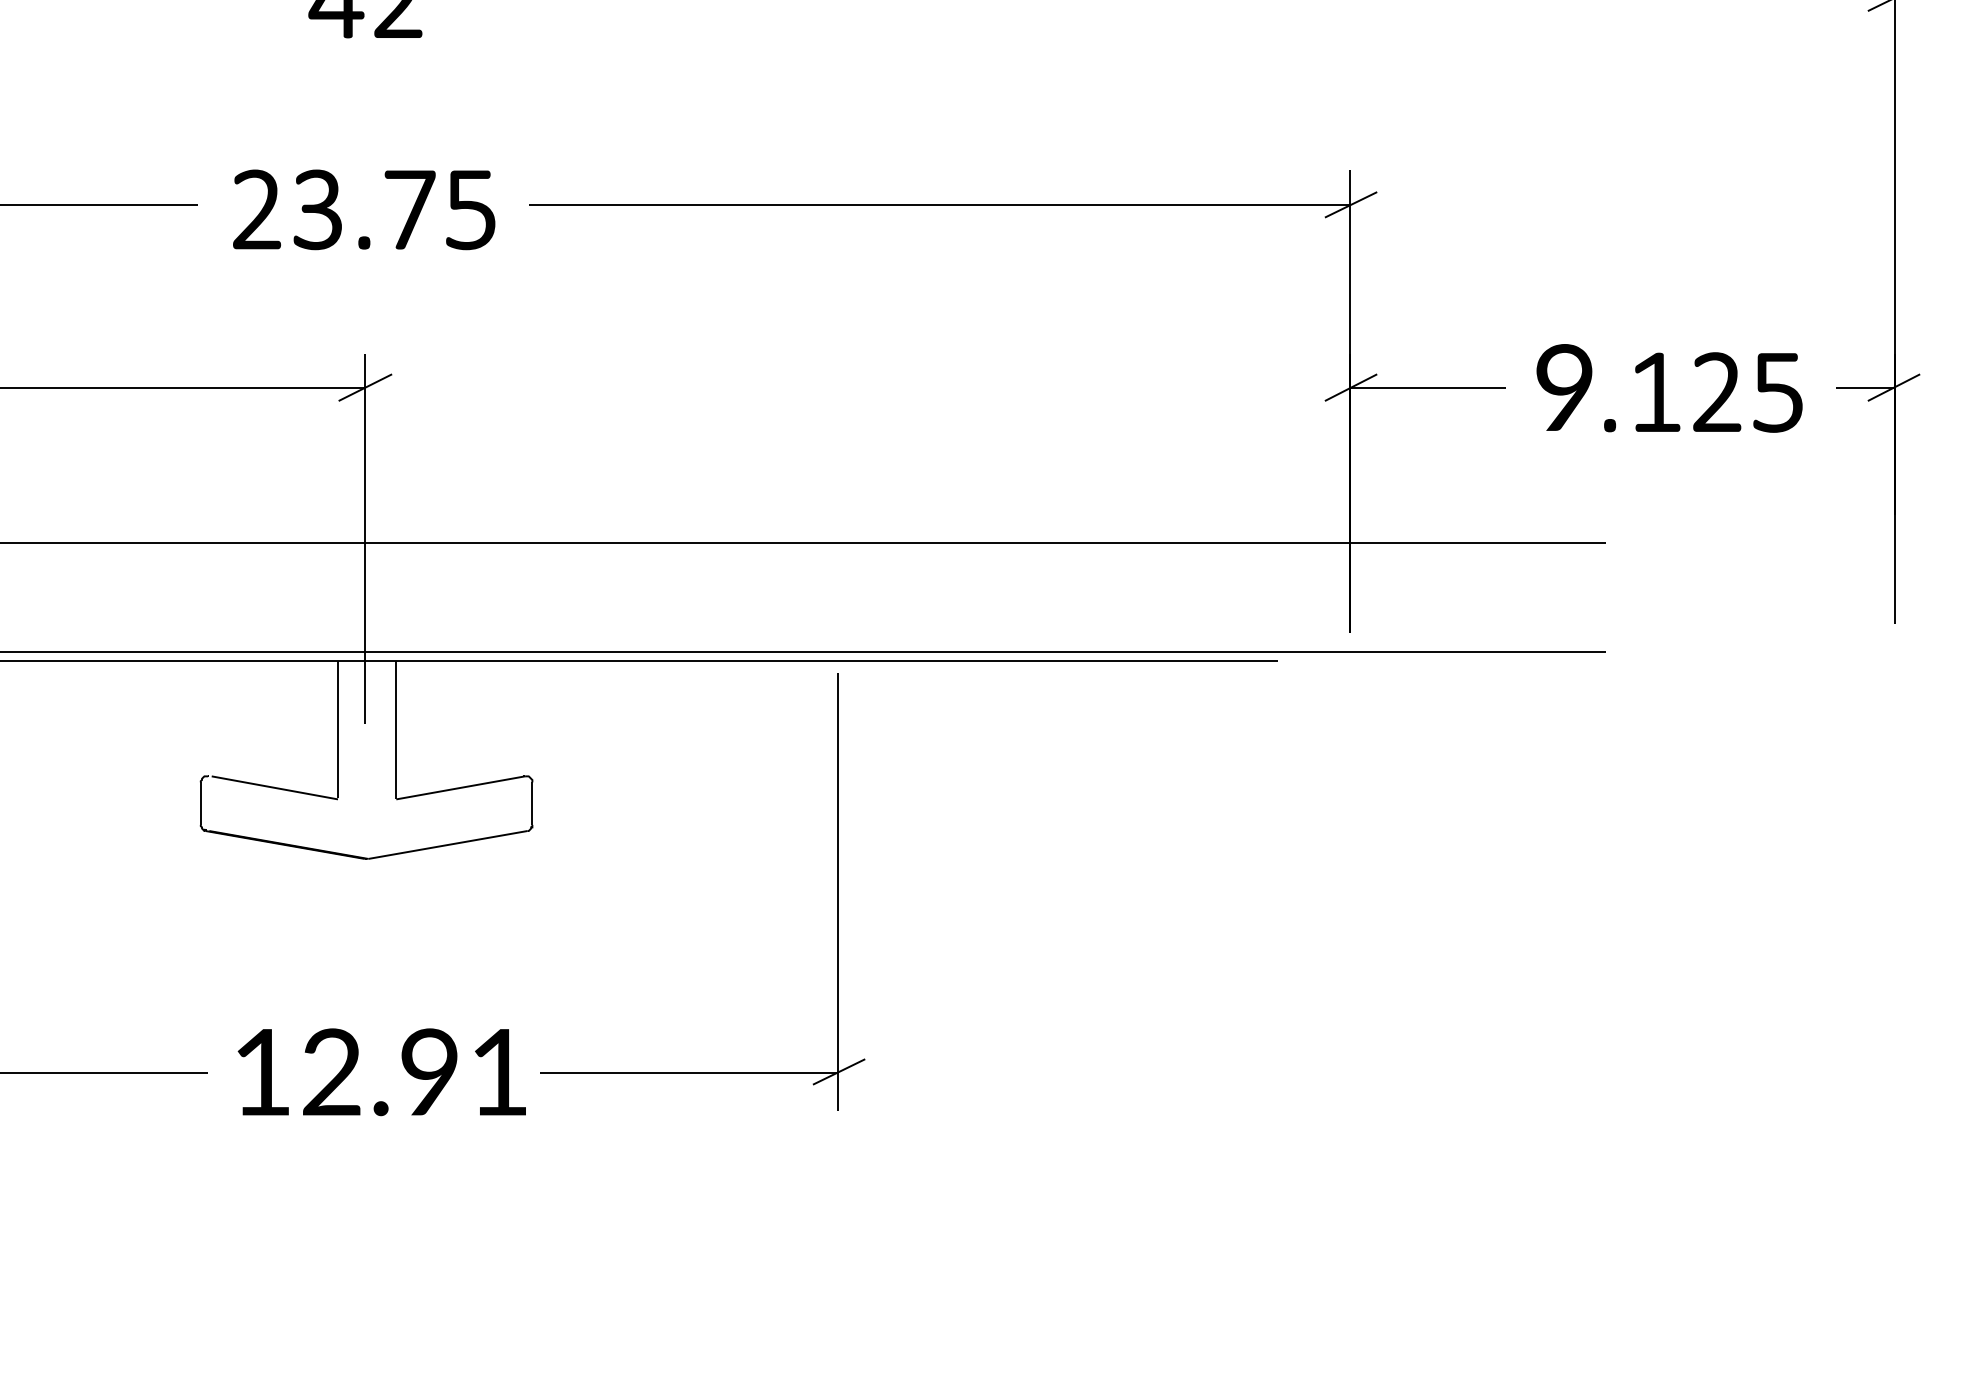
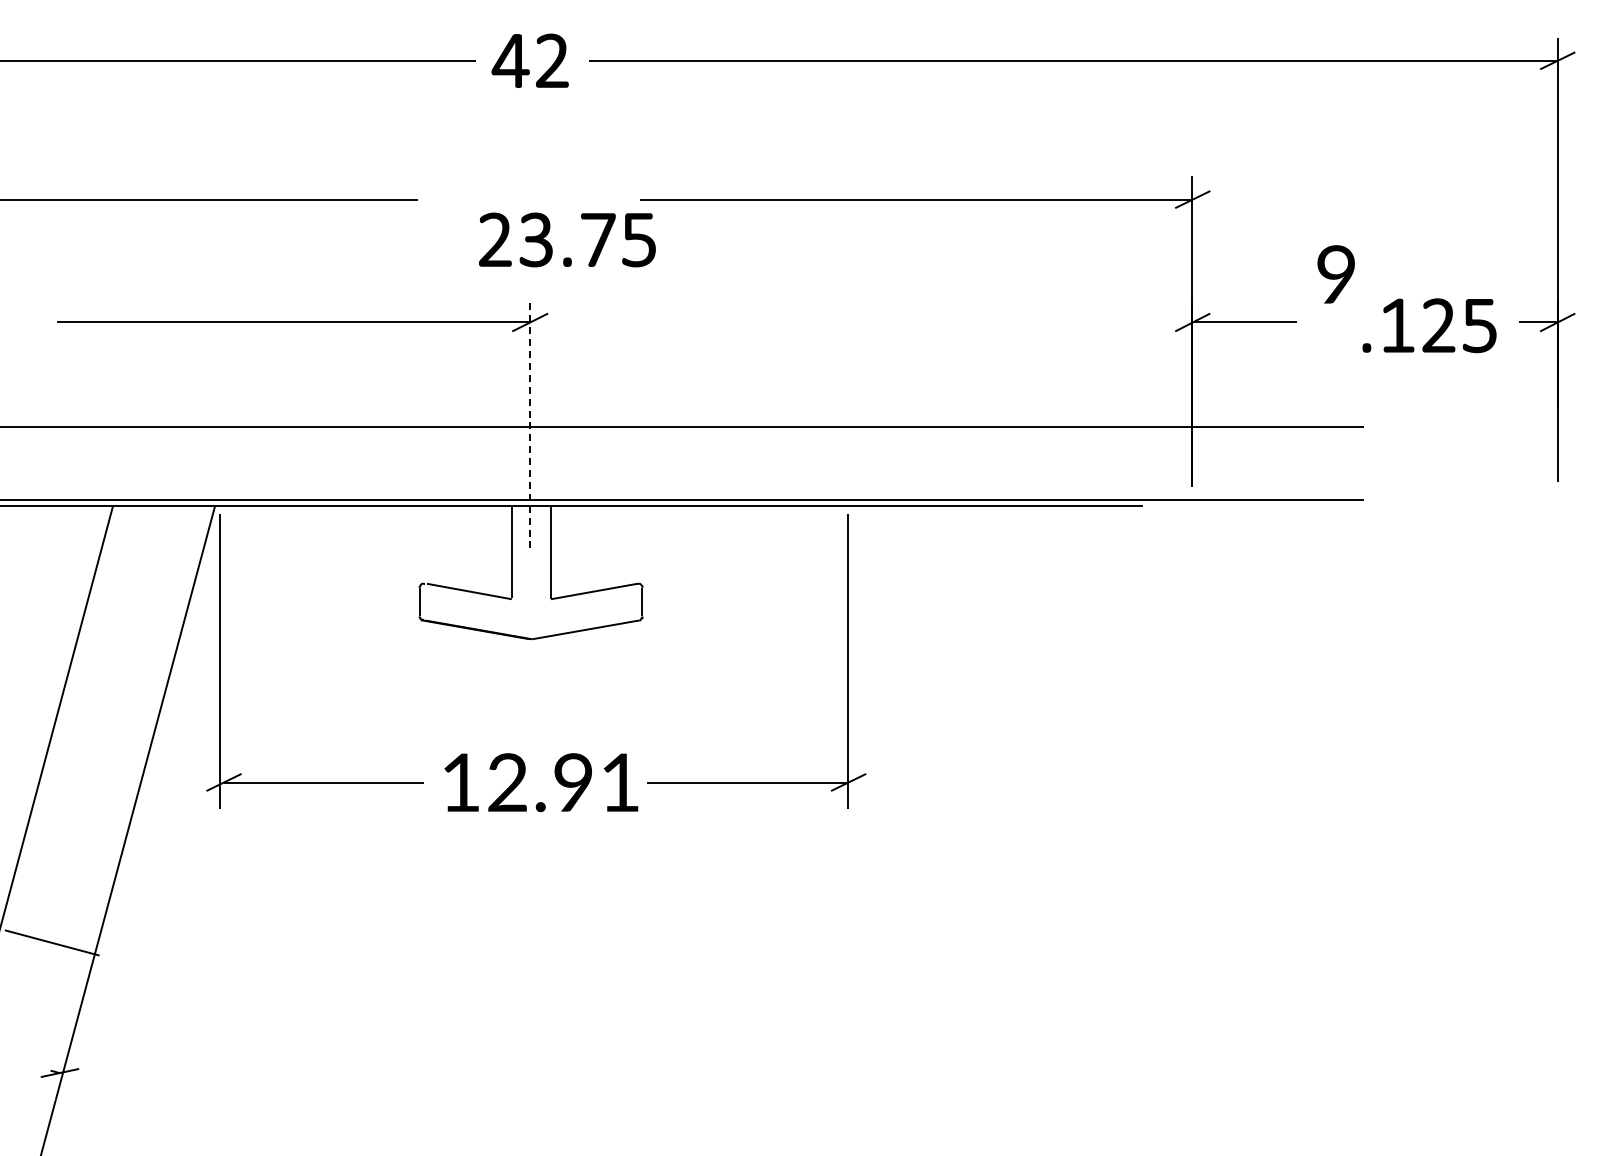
part: (341, 221) -> (552, 247), moved
text: (1563, 387) -> (1335, 274), moved
line: (365, 537) -> (530, 423), solid -> dashed

